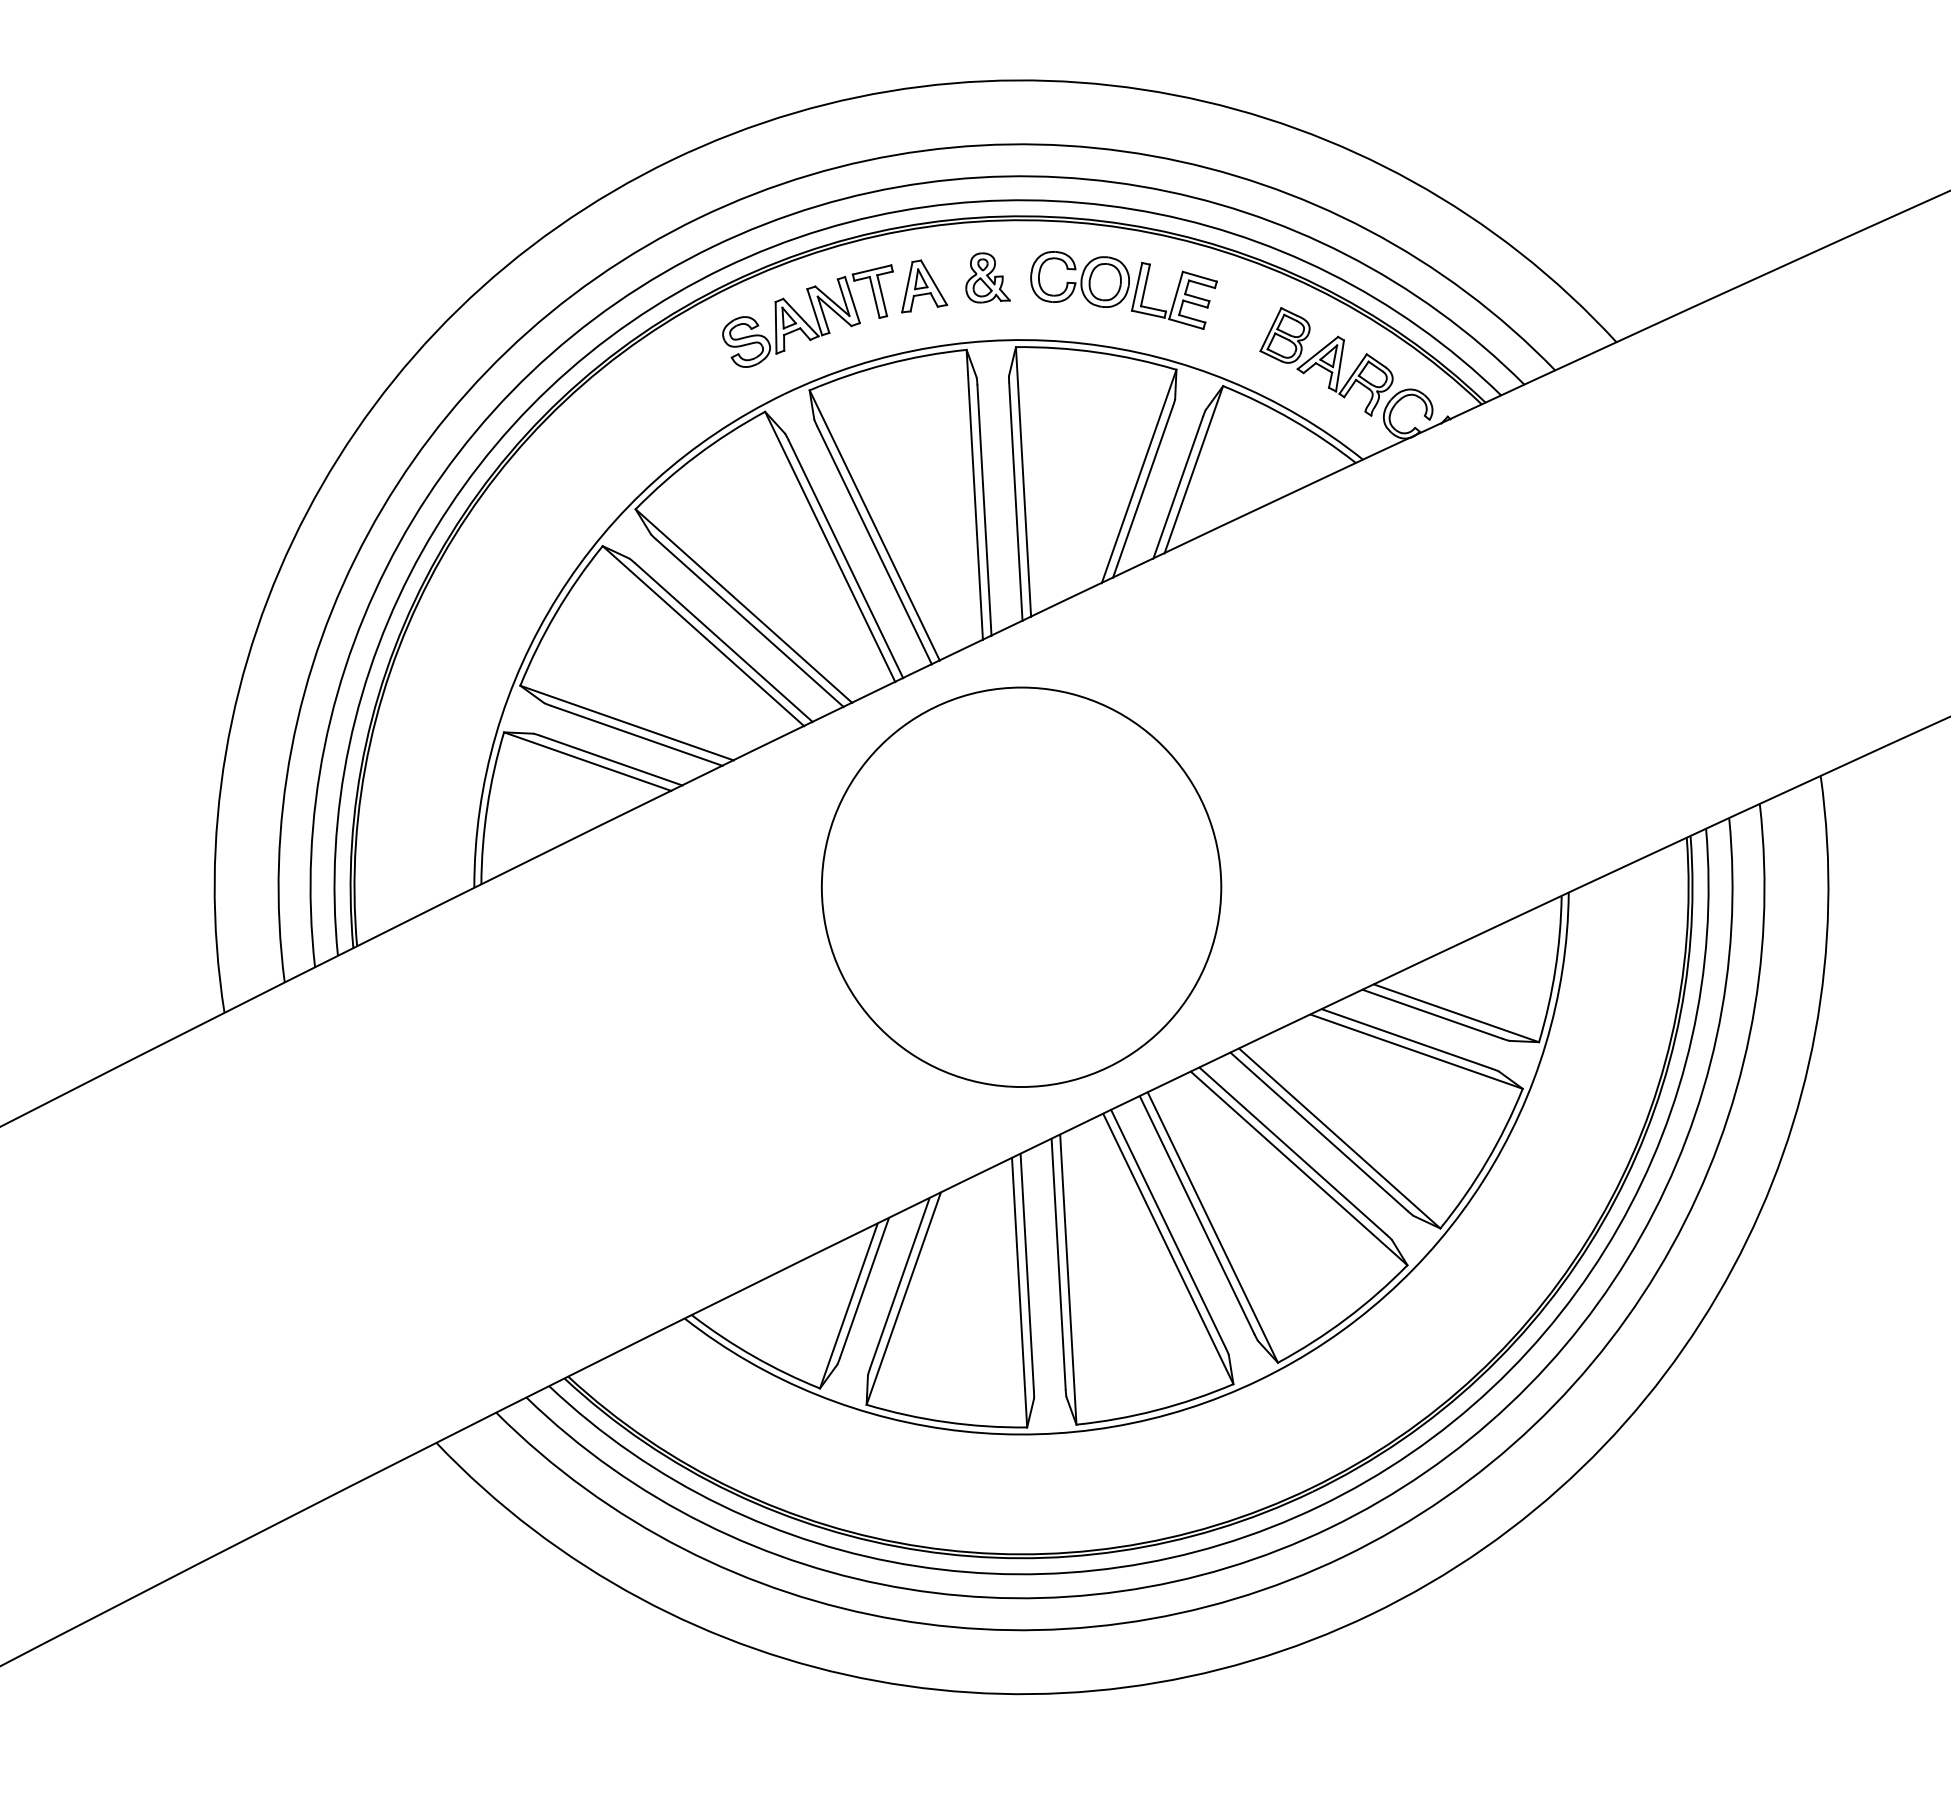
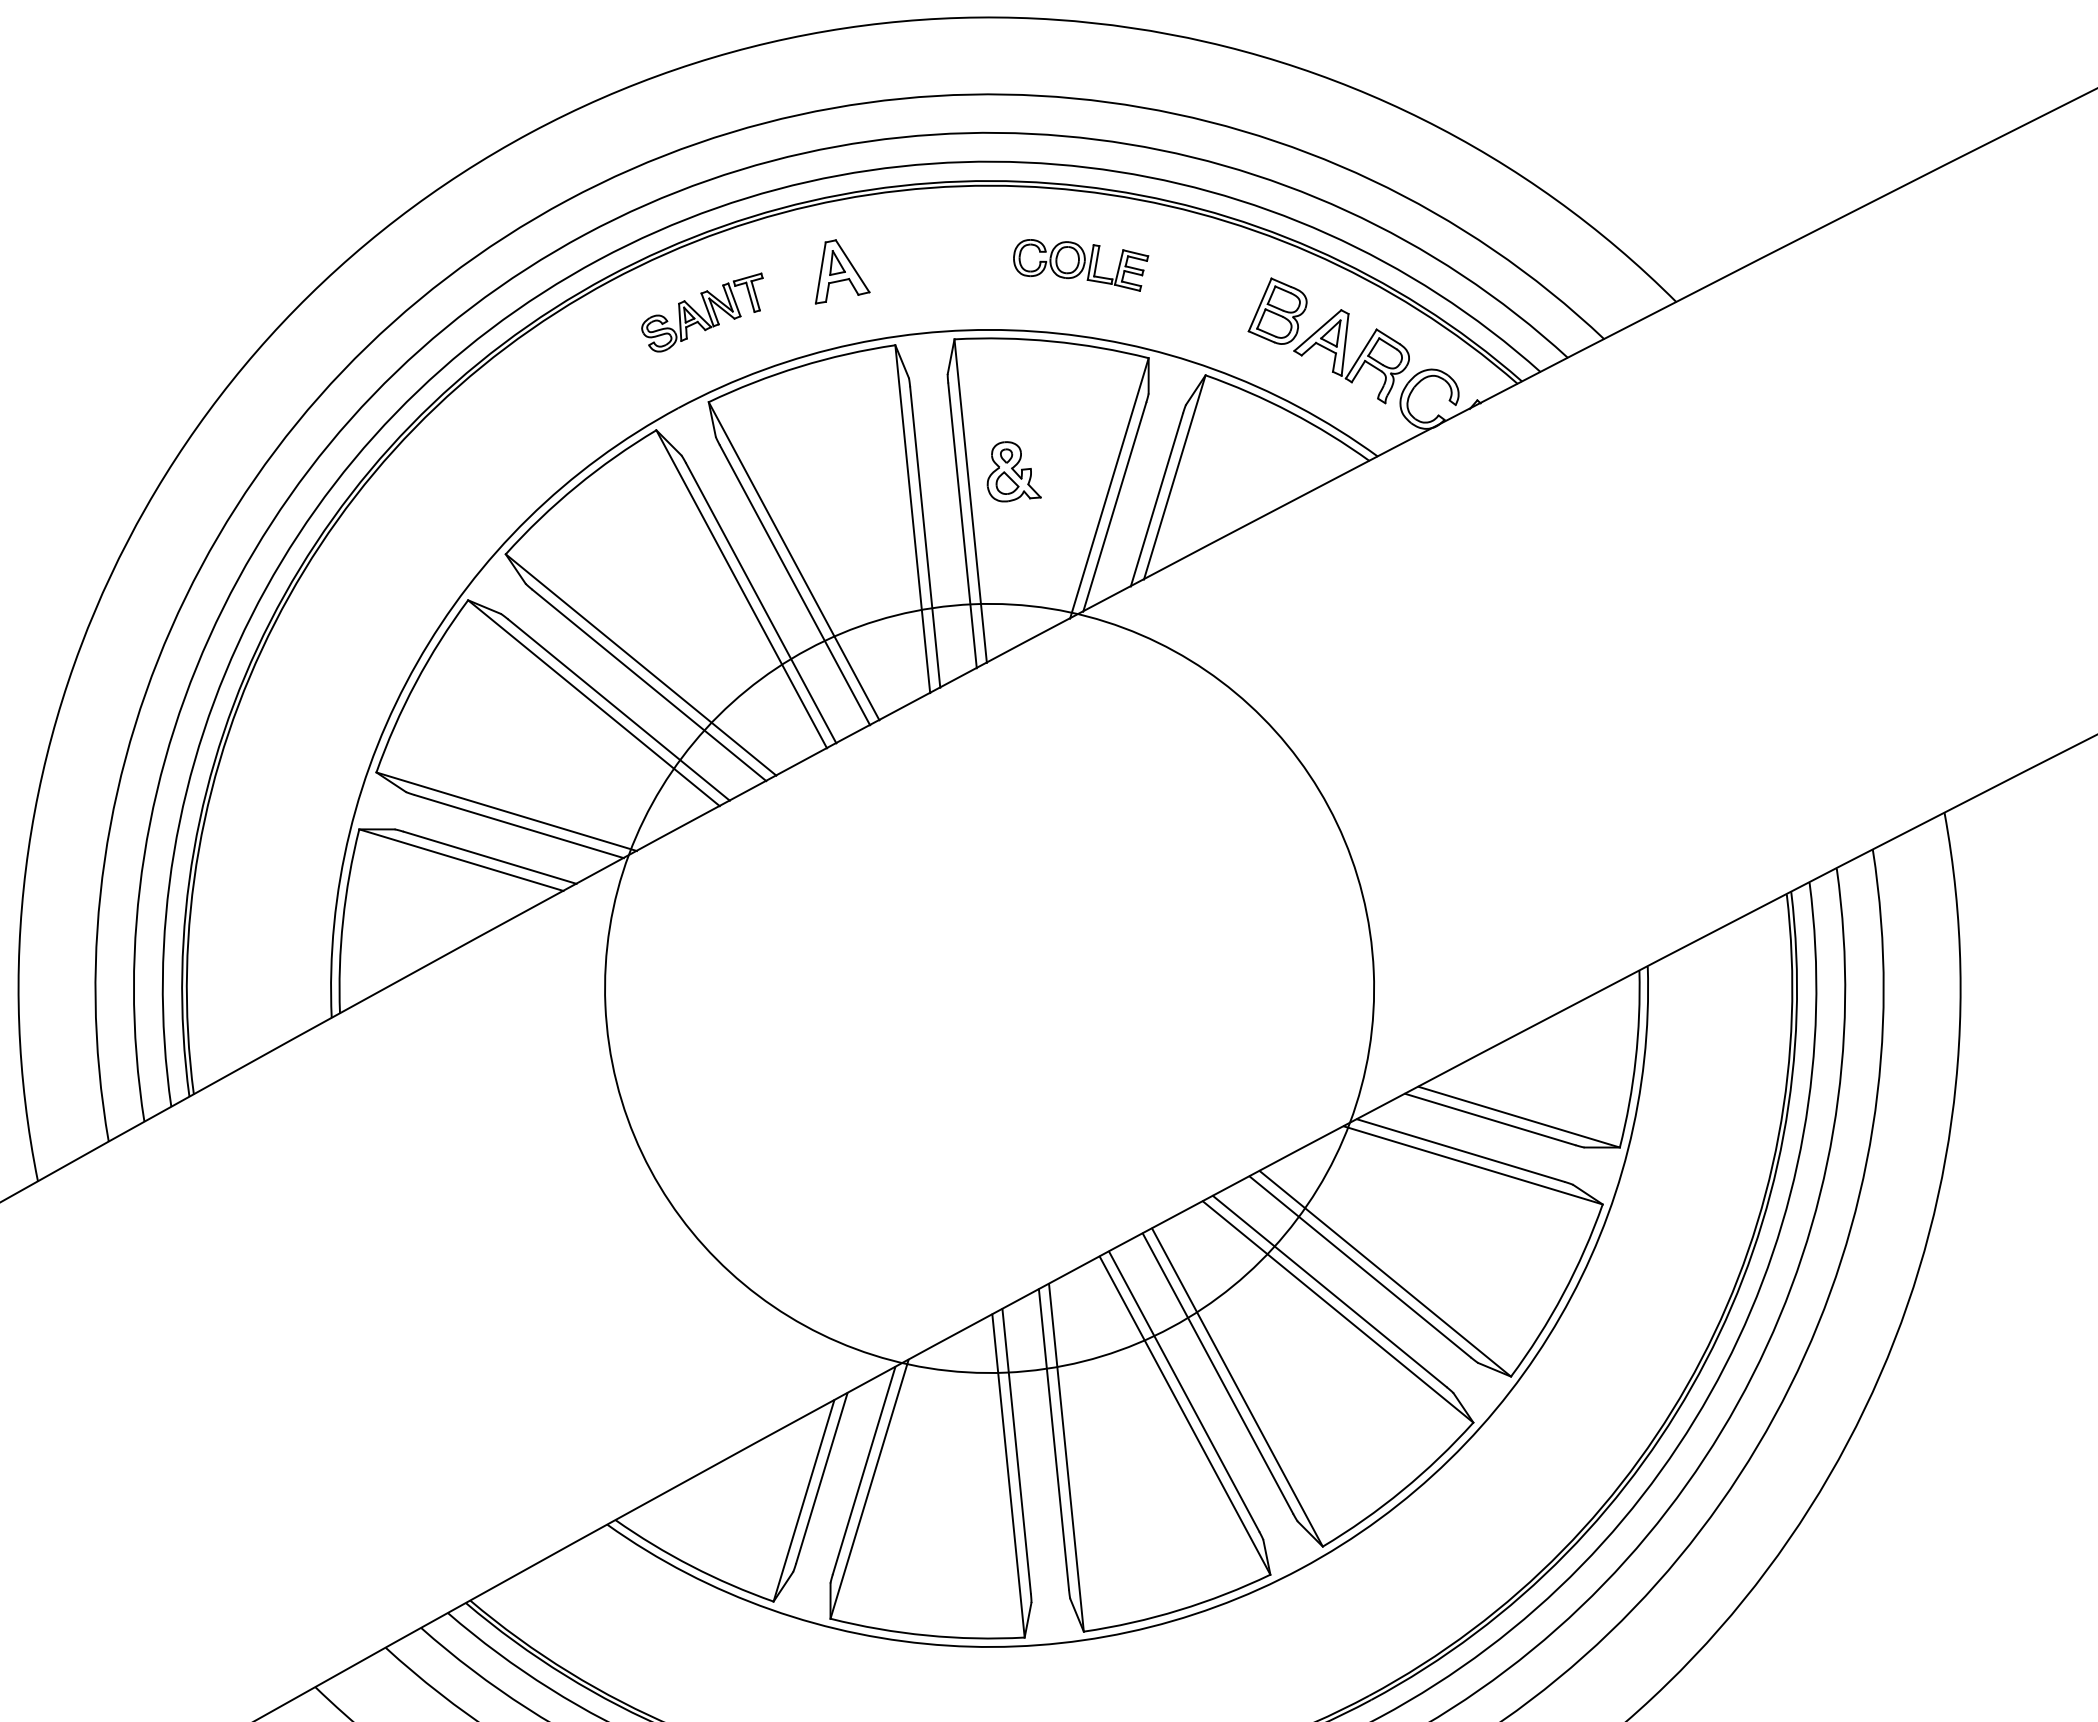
part: (987, 277) -> (1012, 470), moved
part: (1123, 290) -> (1080, 265), size x0.6
part: (807, 315) -> (702, 312), size x0.6
circle: (1021, 887) -> (989, 988), size x1.6

